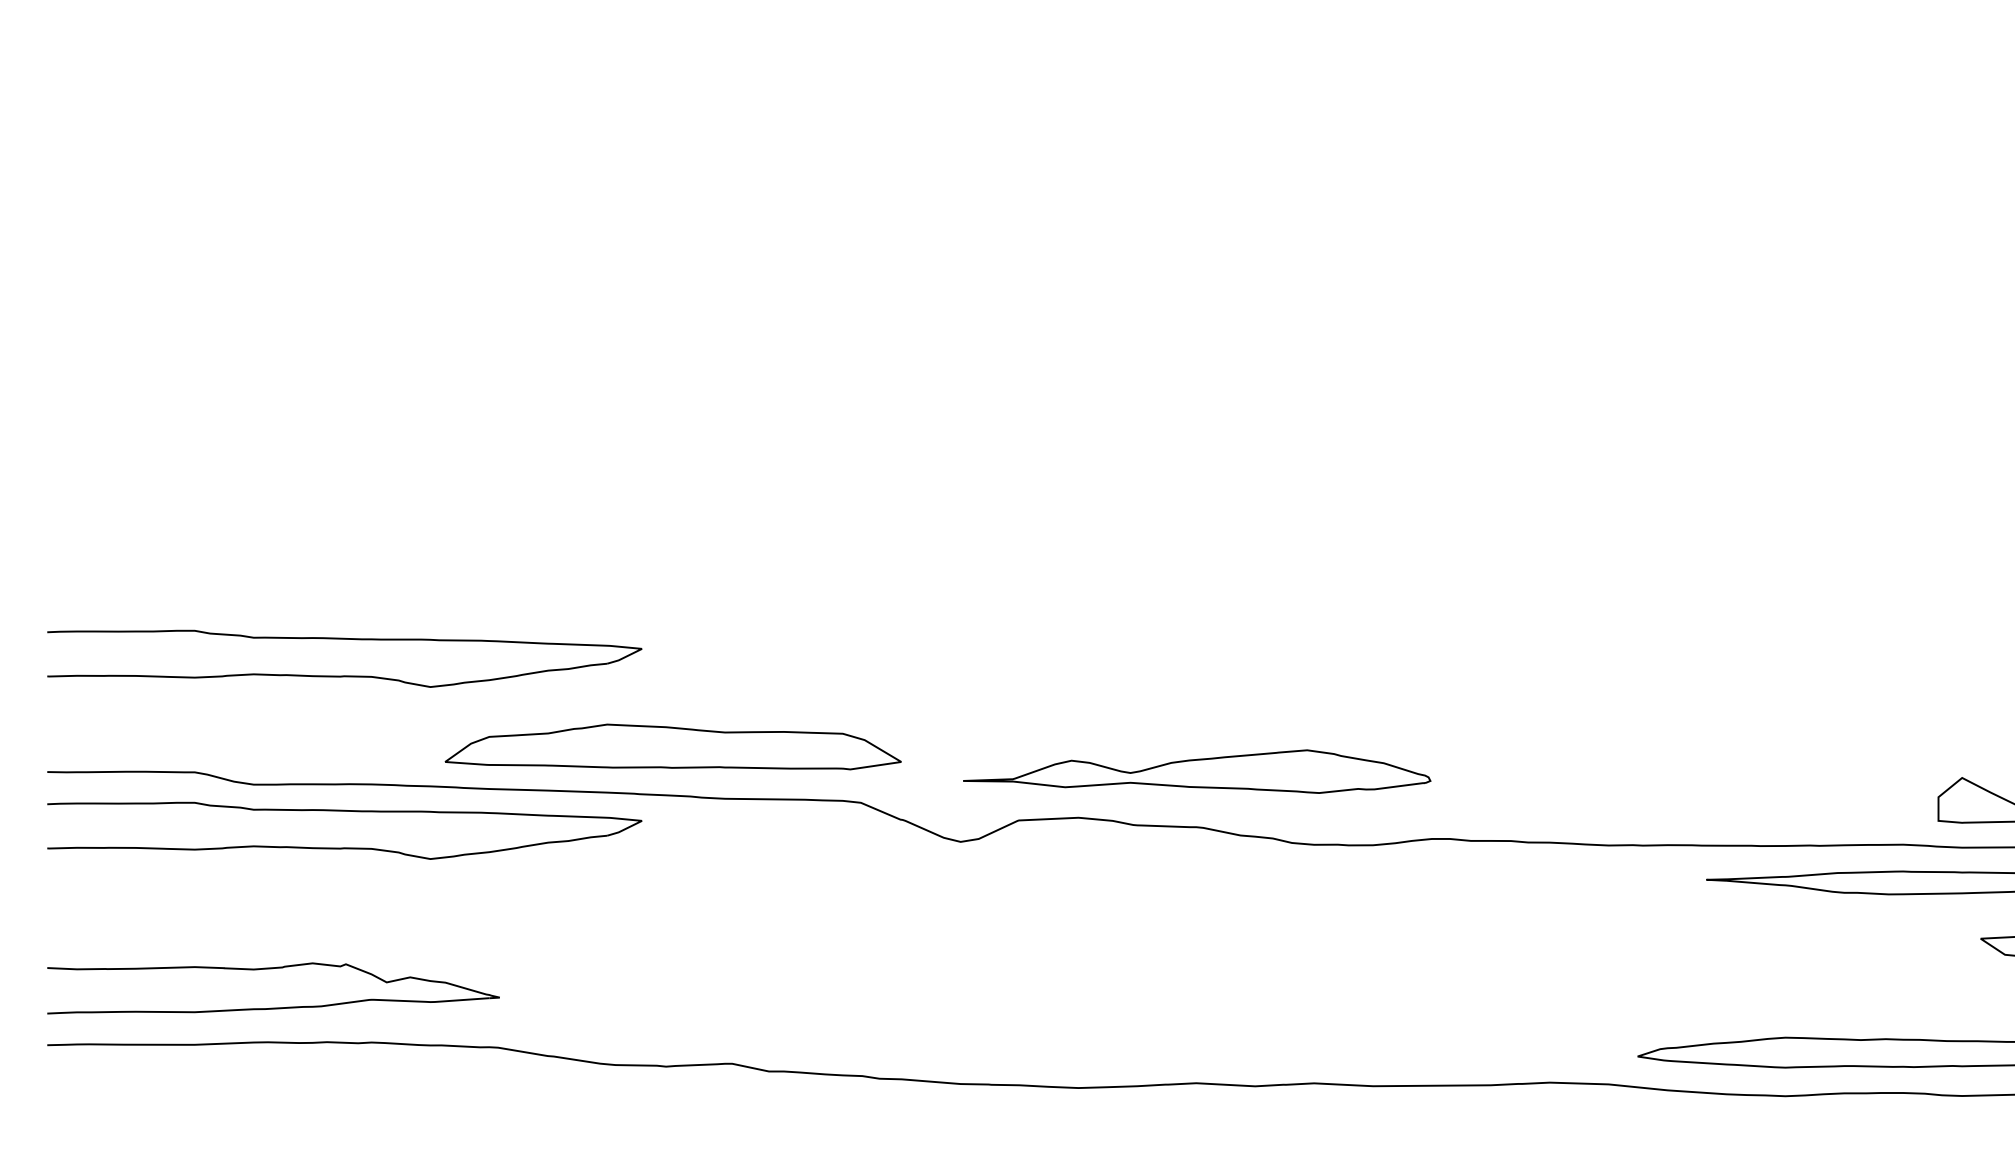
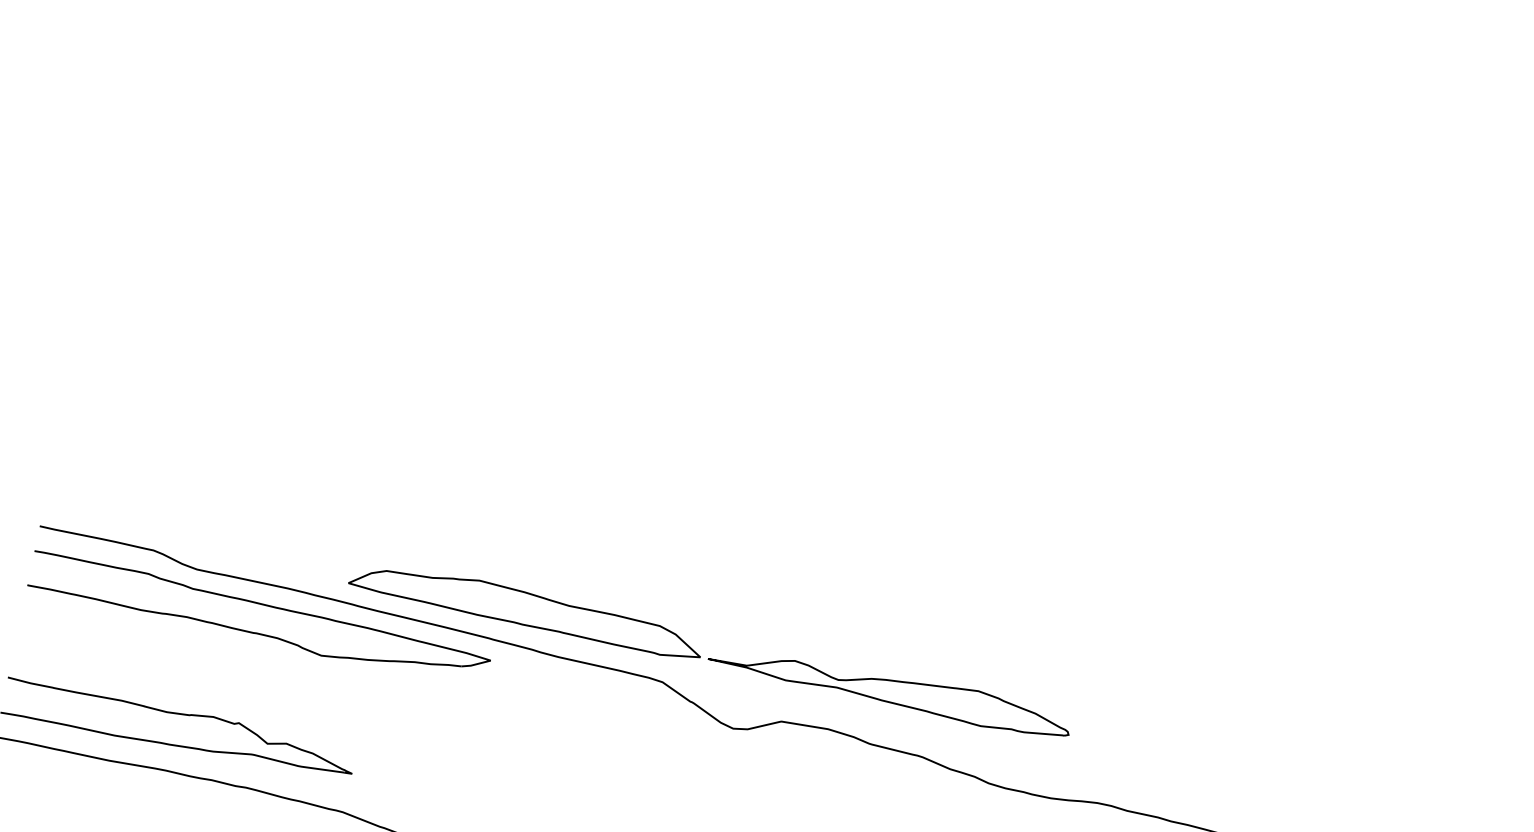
part: (344, 675) -> (284, 500), removed
part: (1197, 771) -> (890, 689), moved

